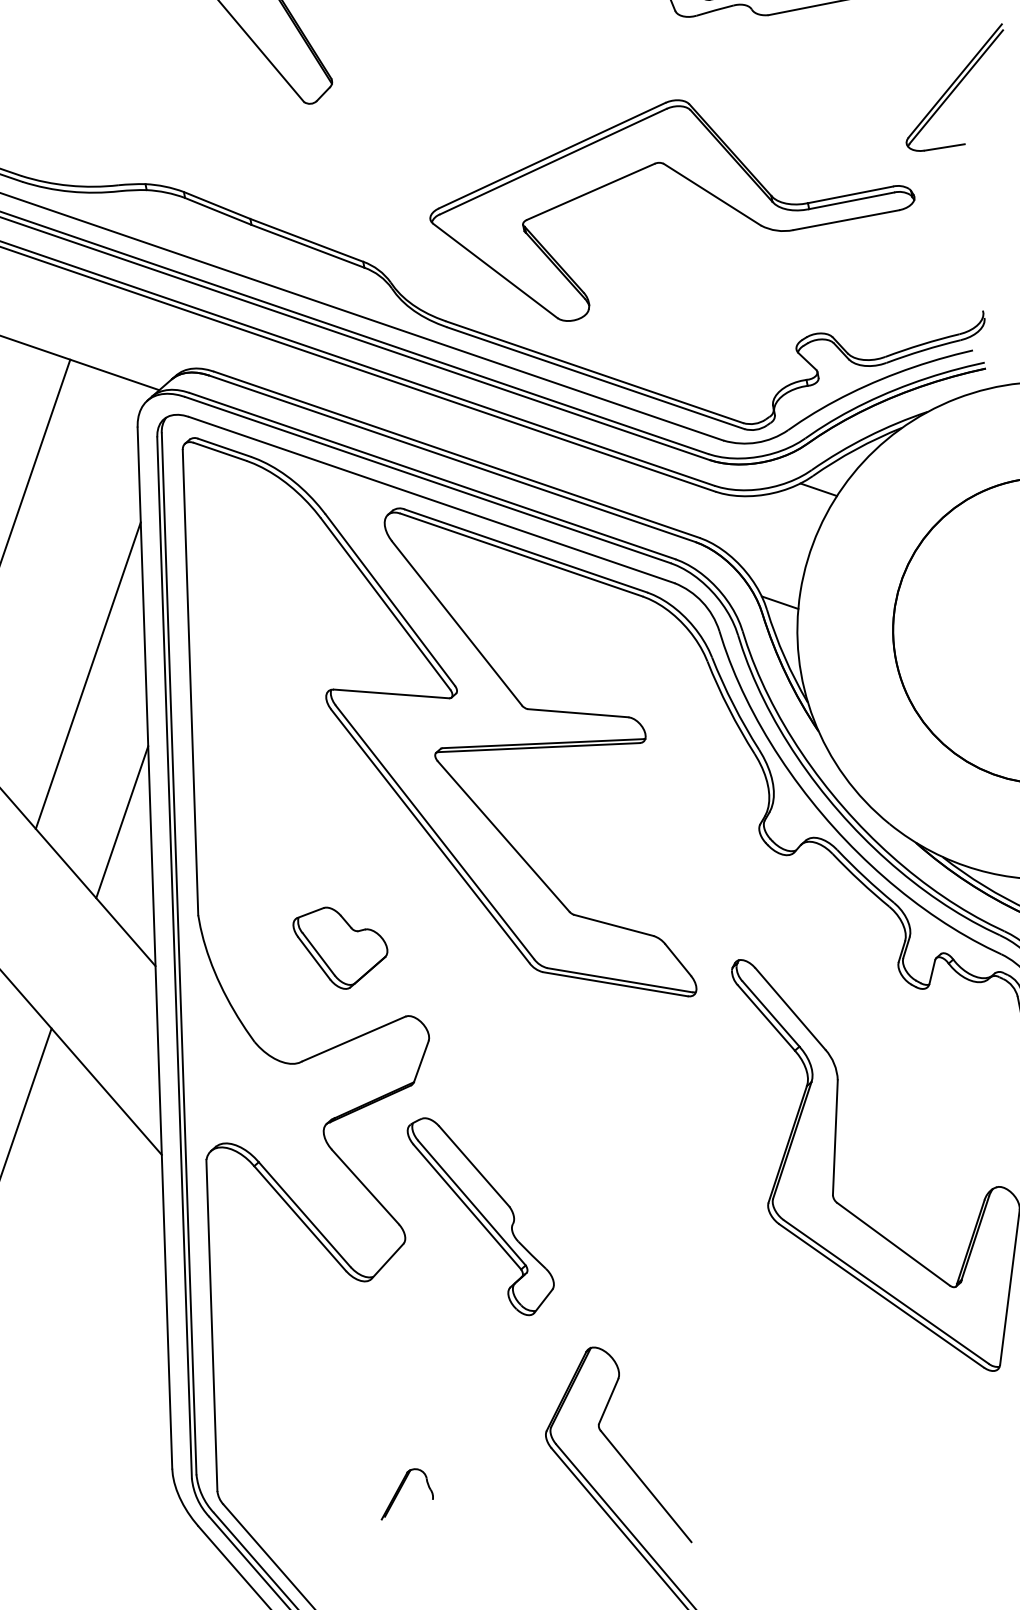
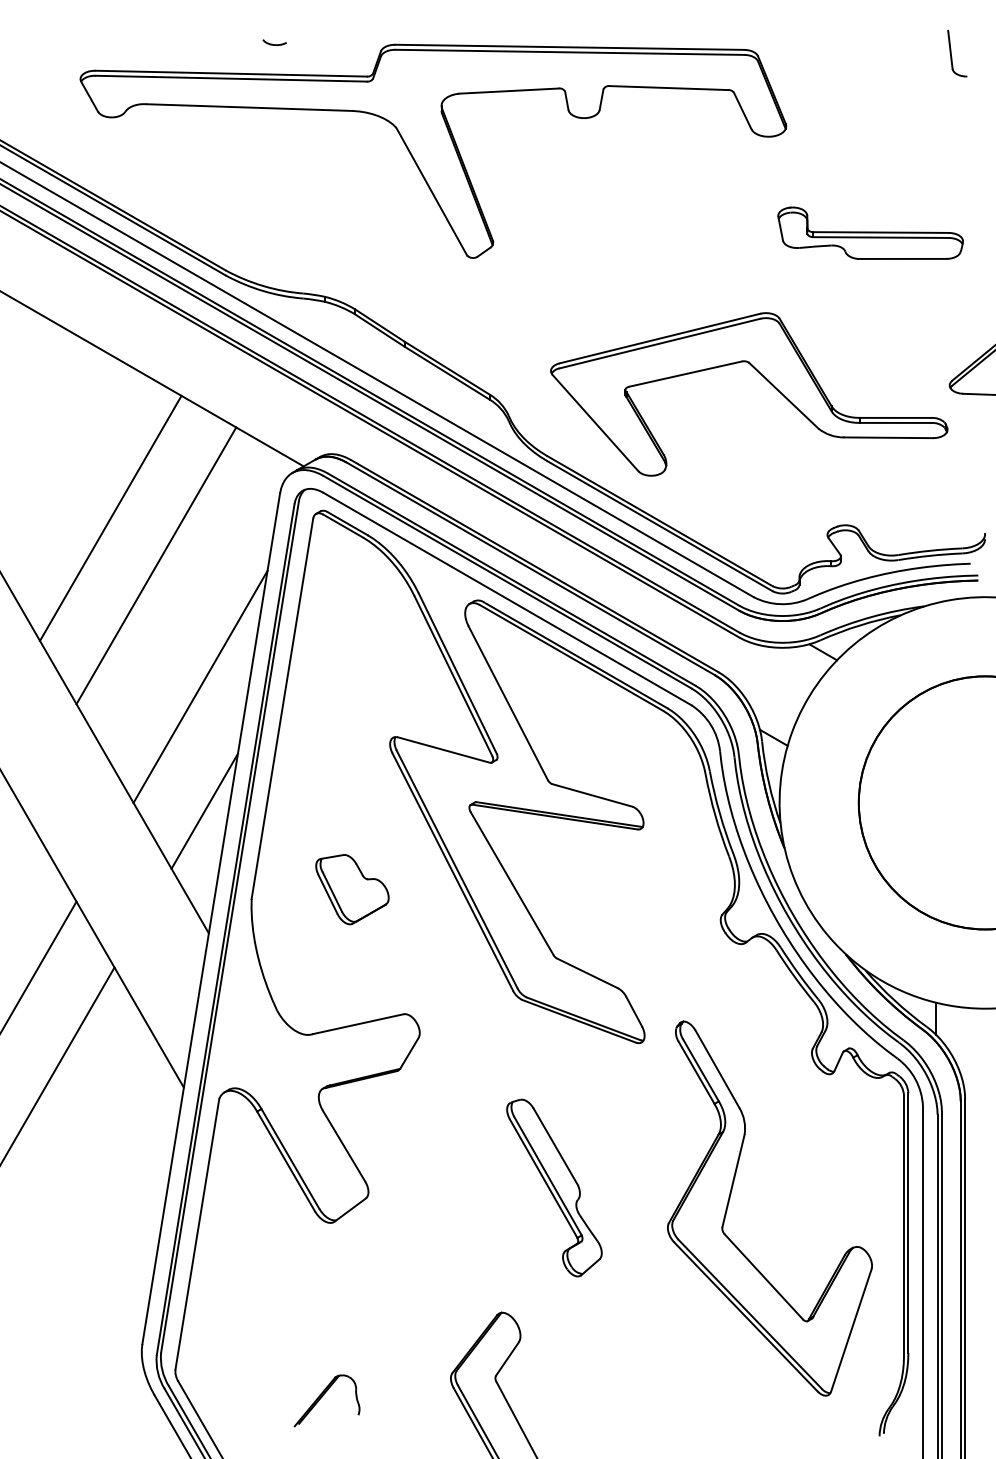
part: (342, 946) -> (352, 889), moved
part: (482, 1214) -> (554, 1187), moved
part: (403, 1492) -> (326, 1400), size x1.43

